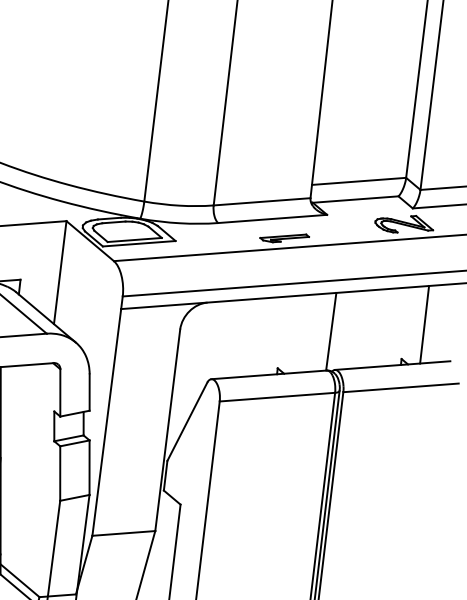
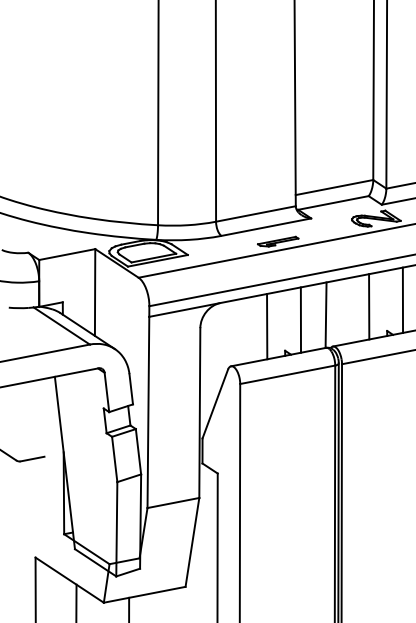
line: (384, 327) -> (369, 306), added
line: (300, 333) -> (300, 319), added
line: (260, 337) -> (267, 326), added

